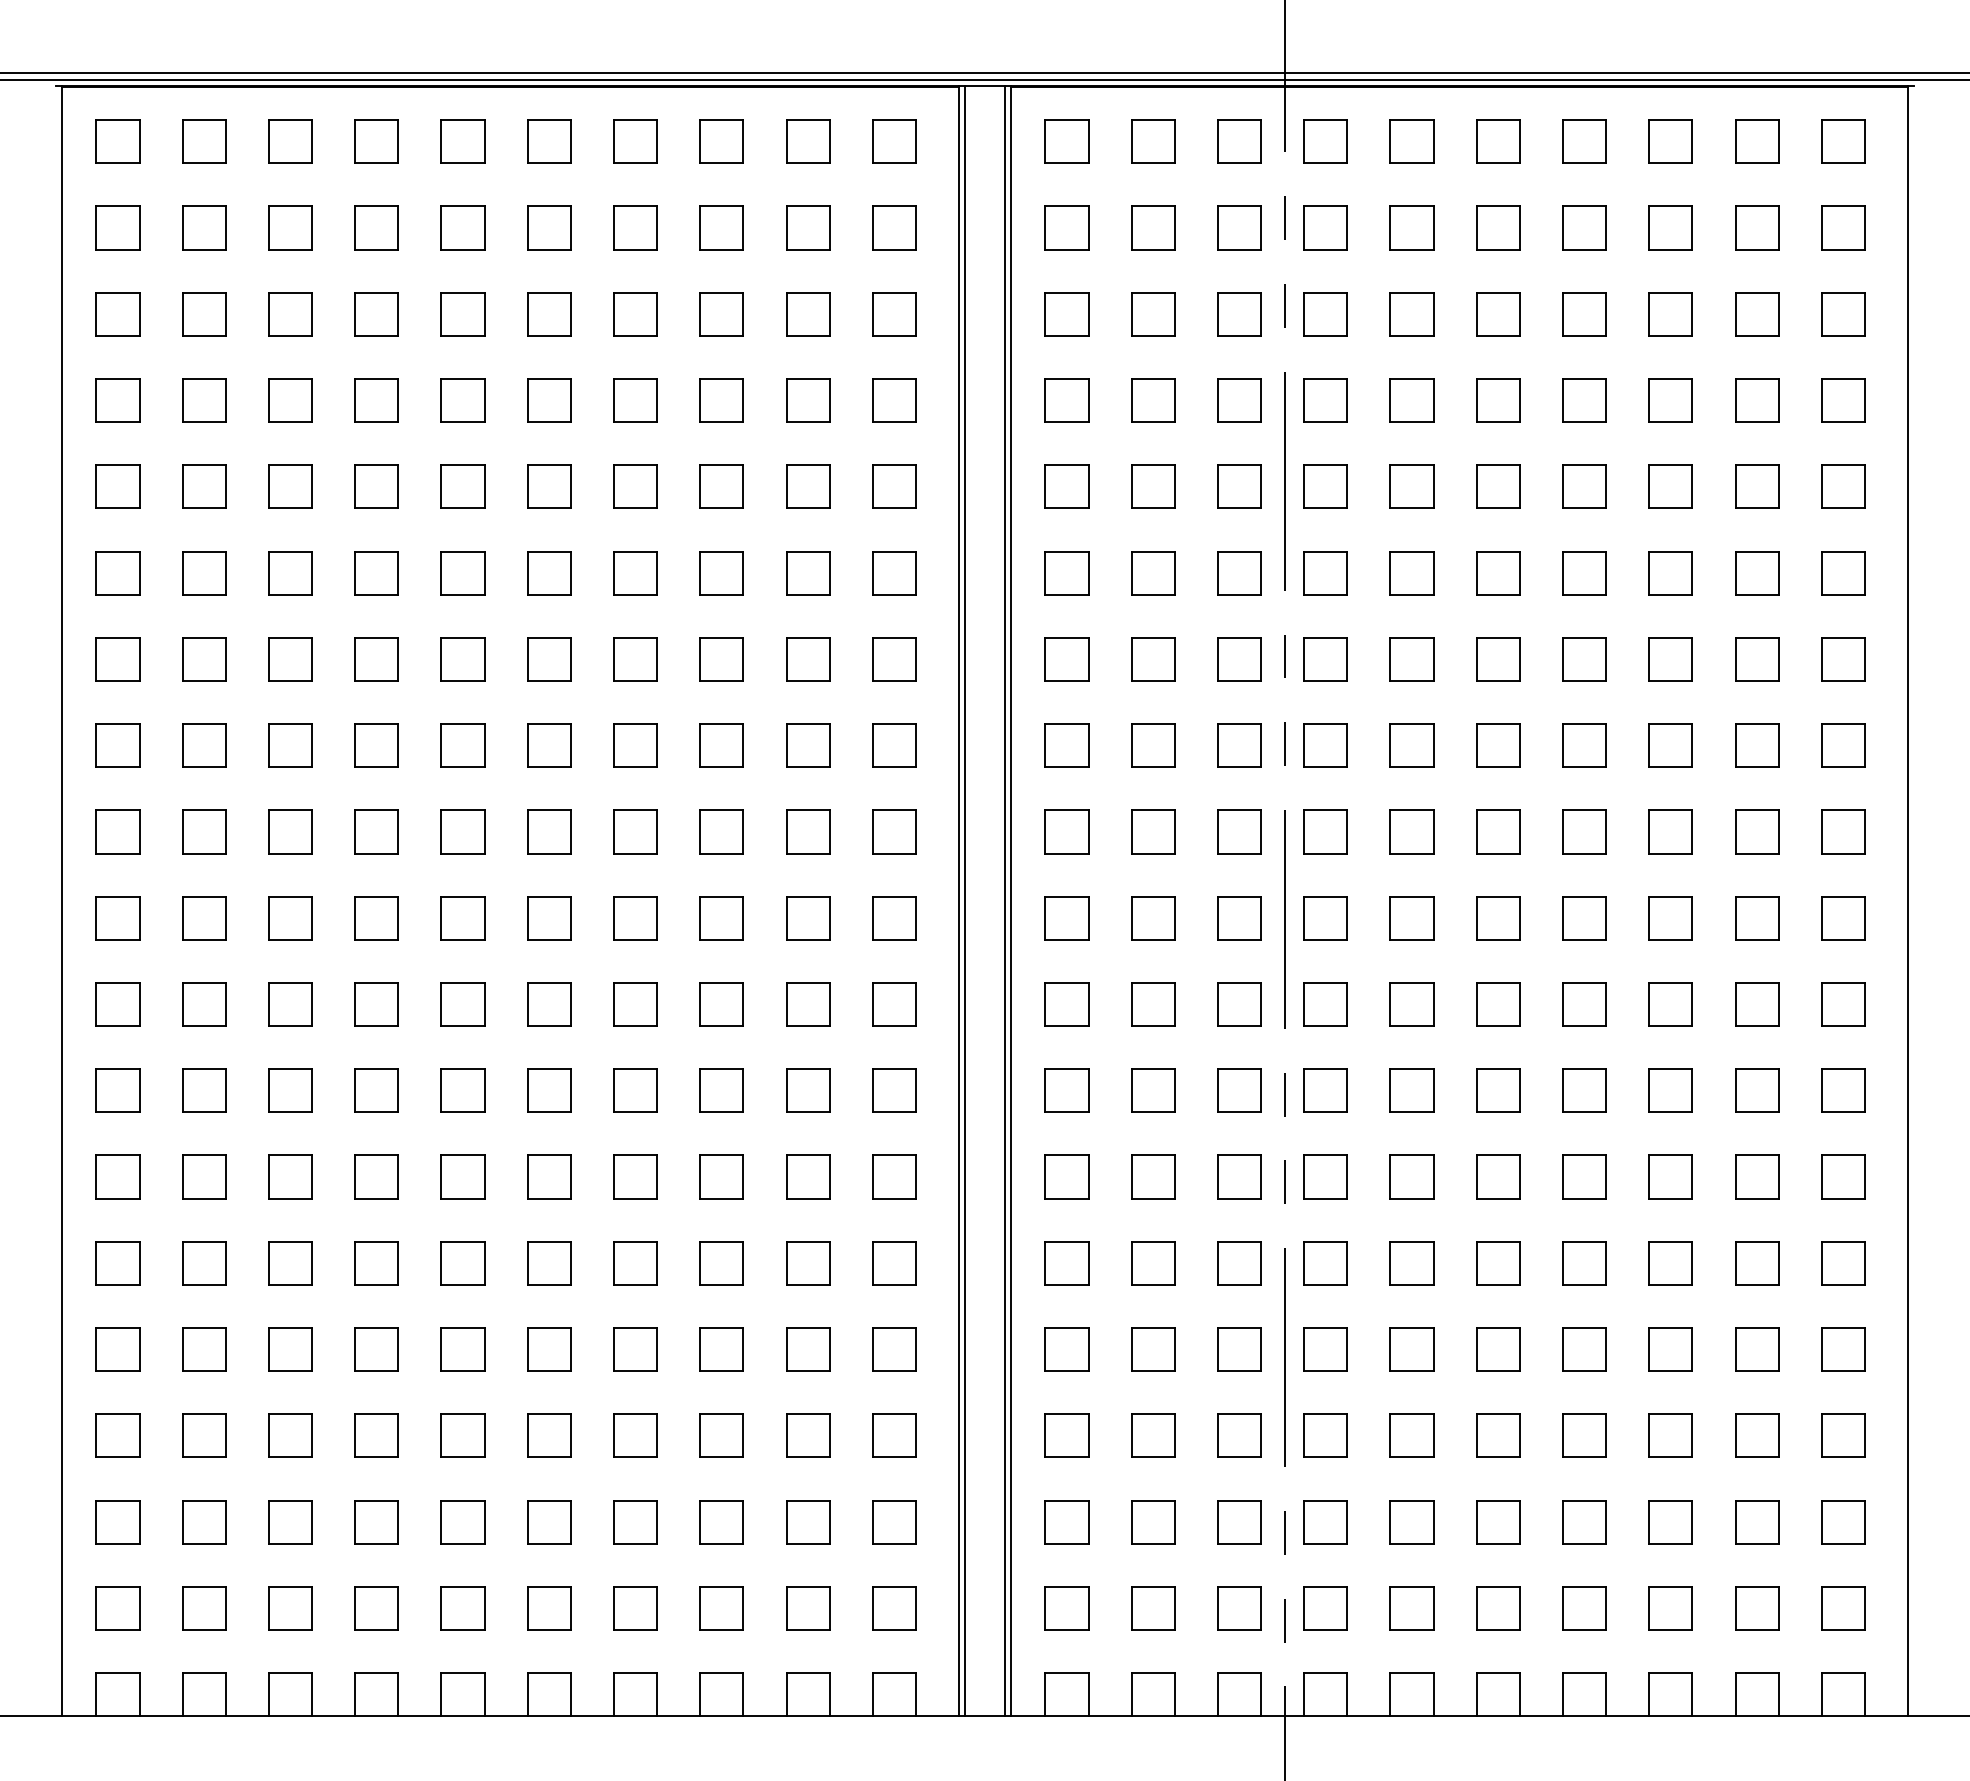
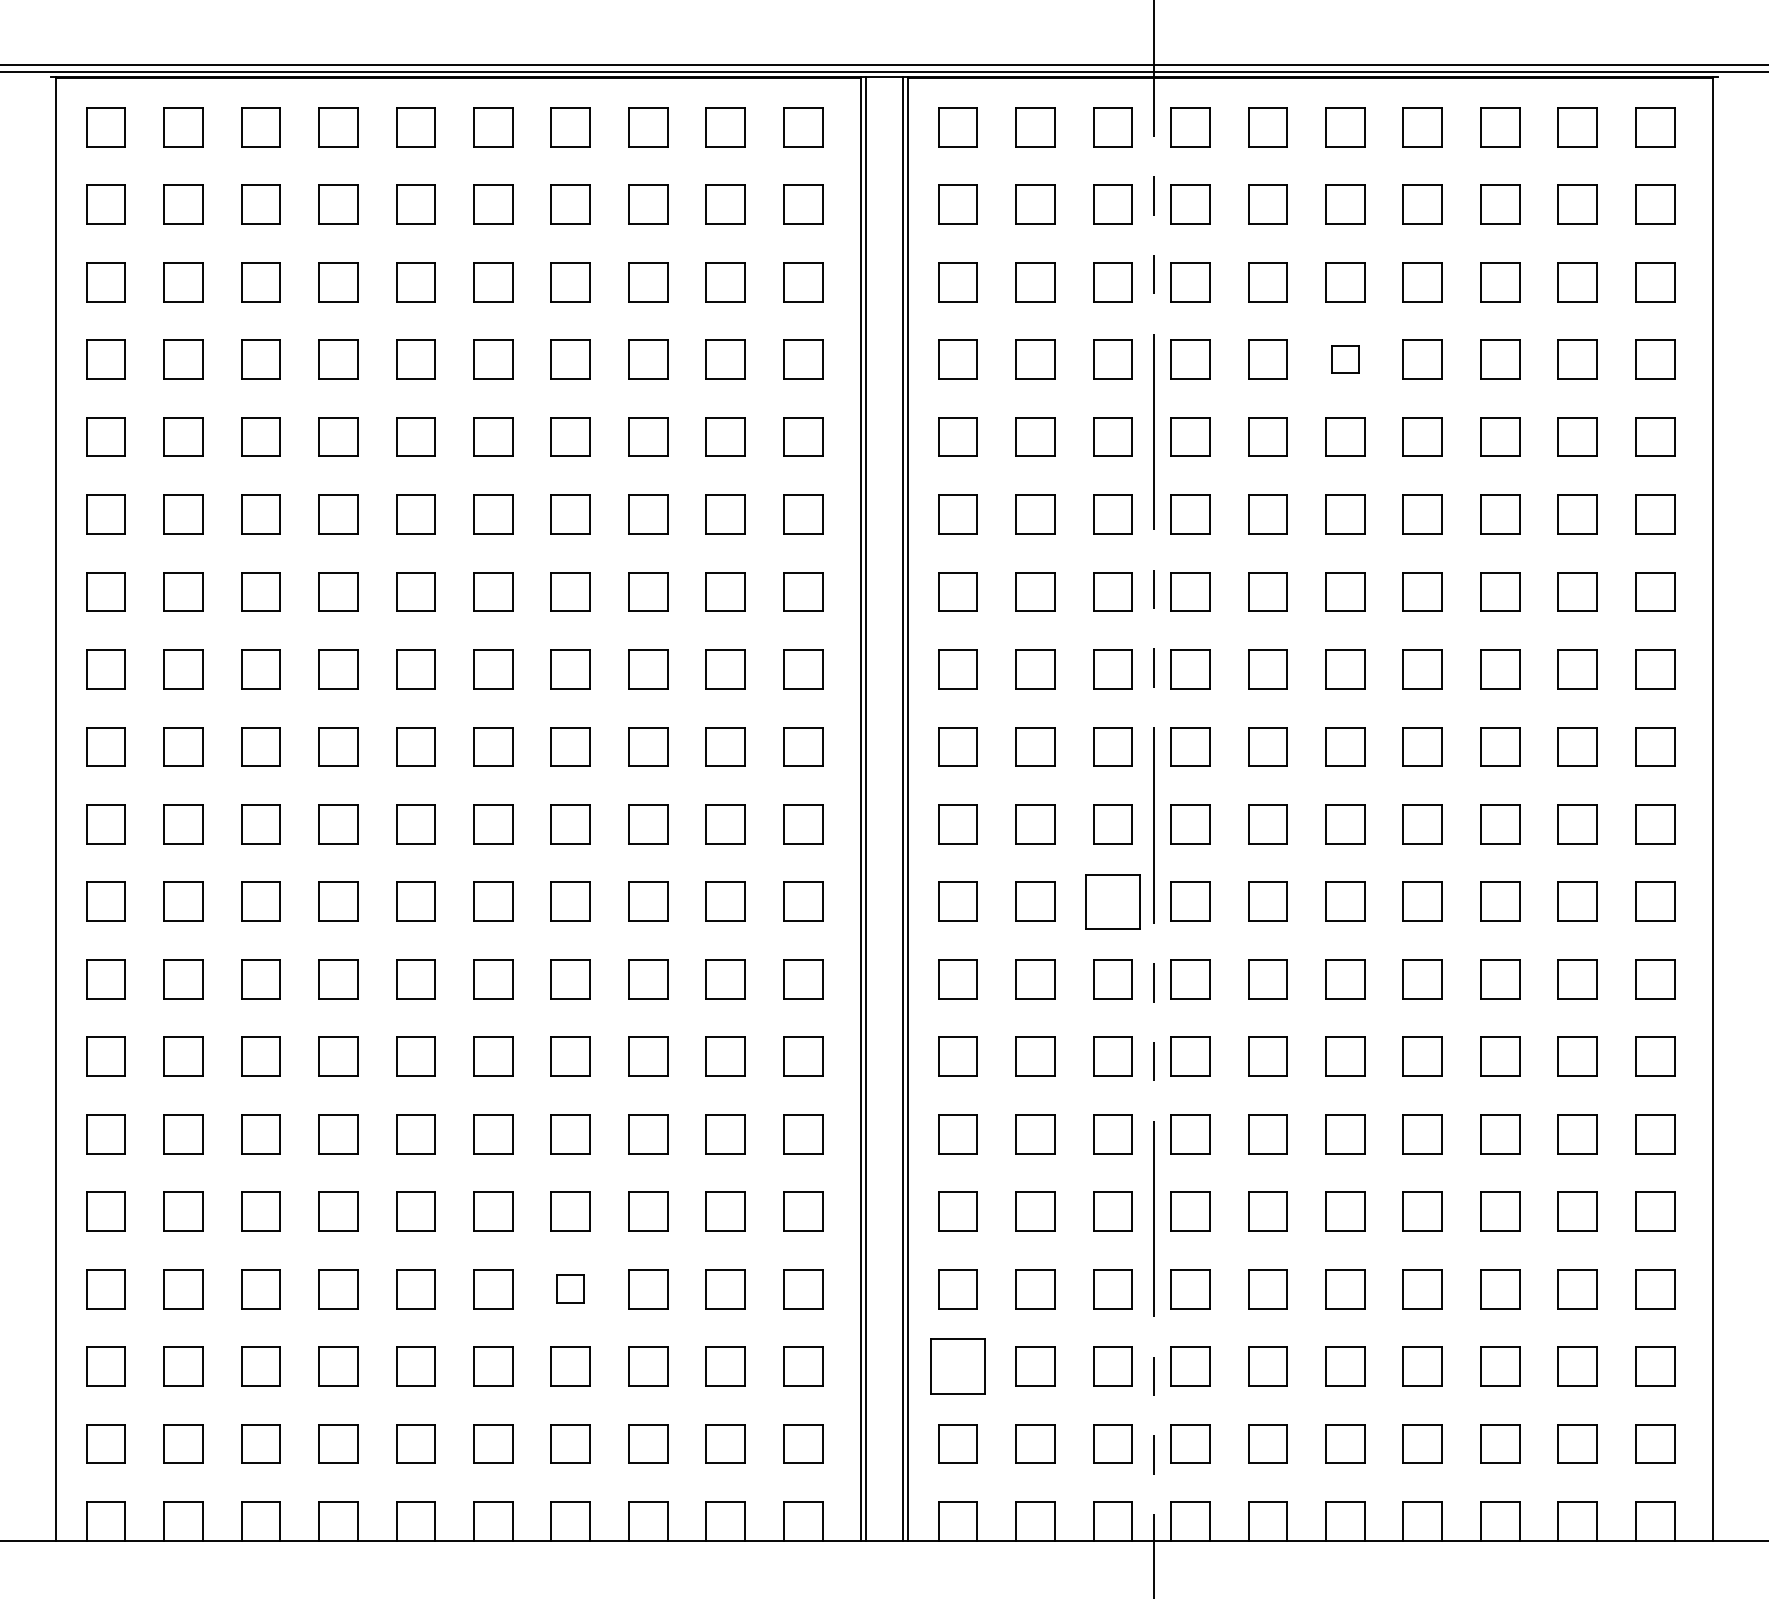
part: (1498, 400) -> (1345, 359), size x0.7
part: (1239, 1004) -> (1112, 901), size x1.4
part: (635, 1435) -> (570, 1288), size x0.7
part: (1066, 1522) -> (957, 1366), size x1.4

